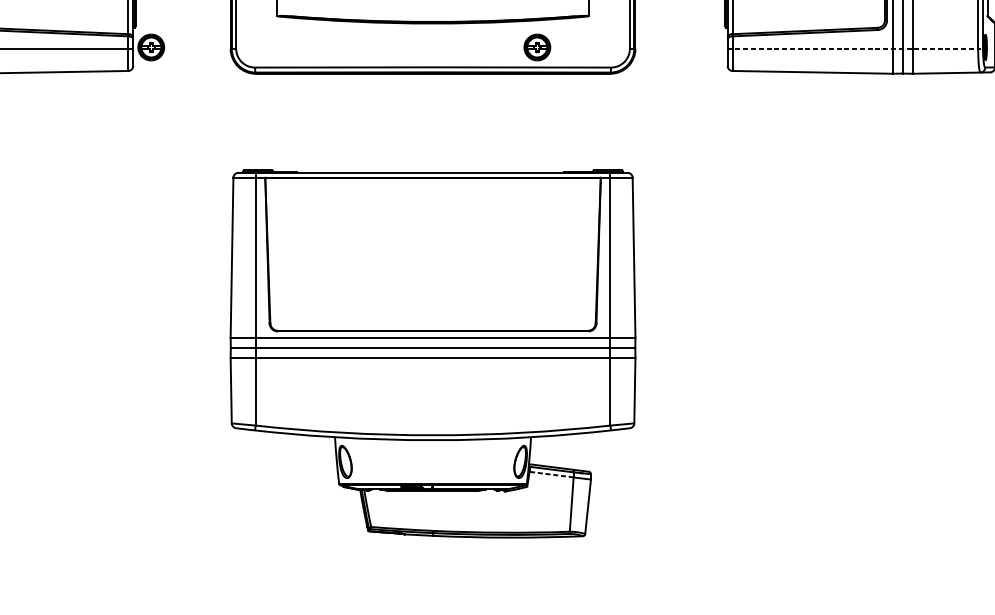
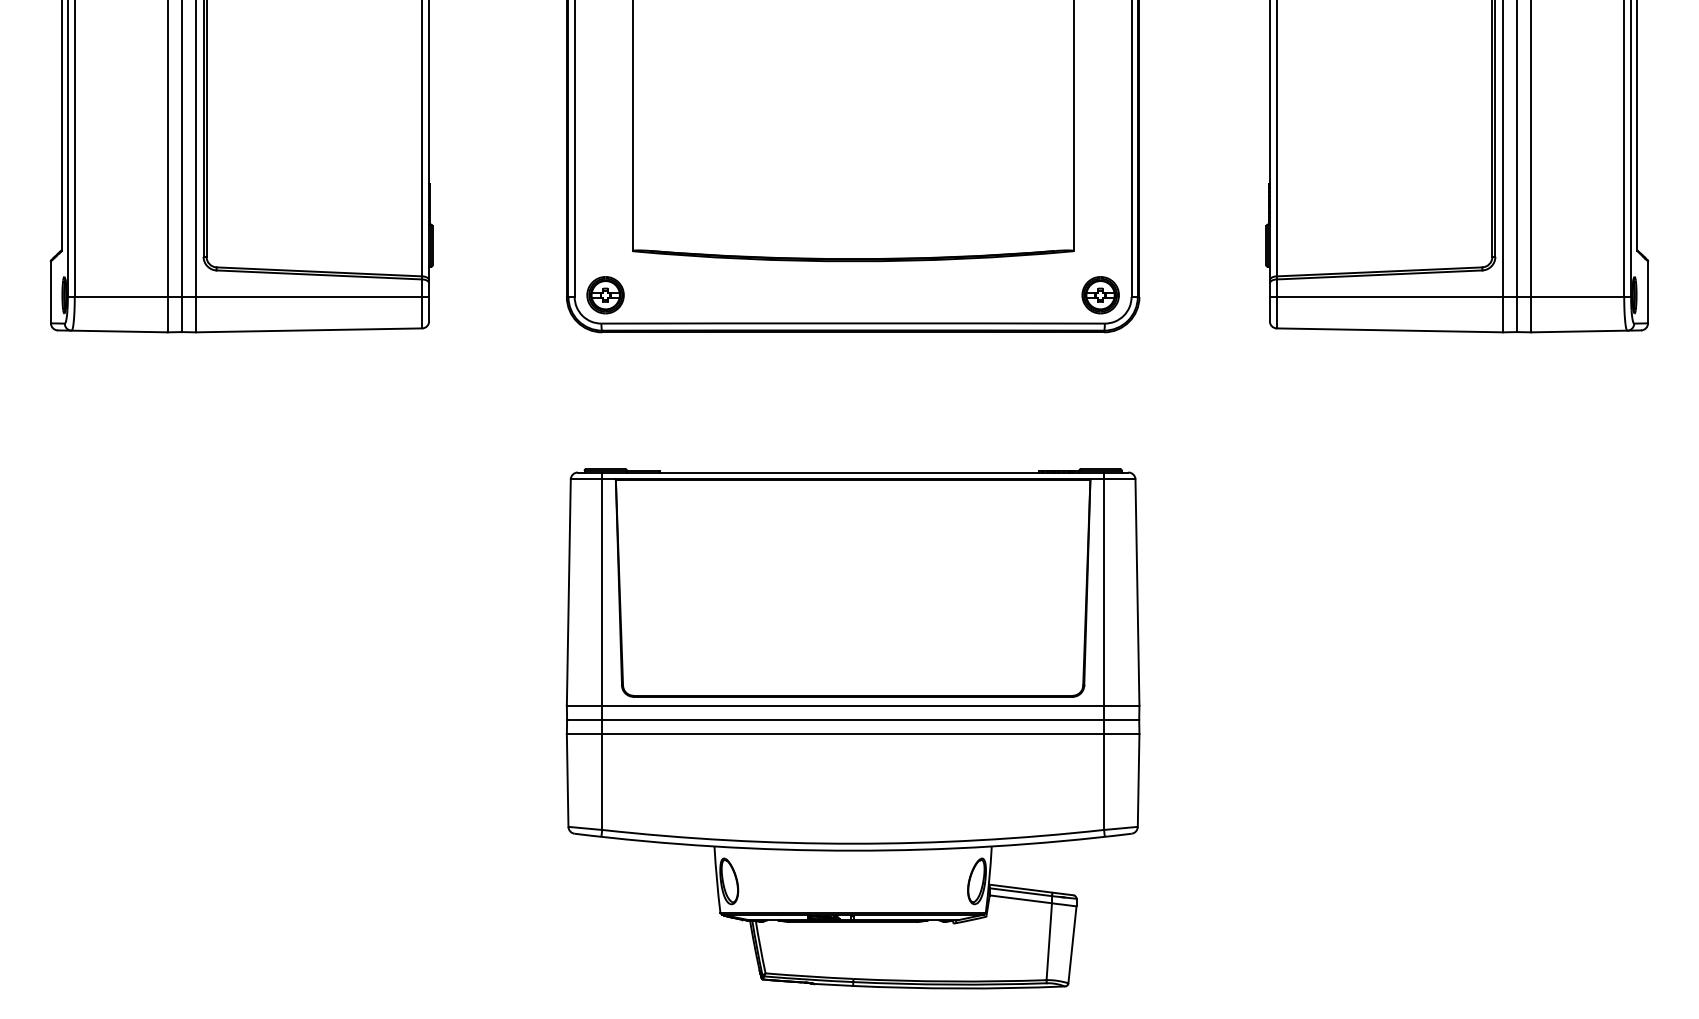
part: (151, 47) -> (605, 295), moved
part: (537, 47) -> (1100, 295), moved
line: (855, 48) -> (1450, 296), dashed -> solid
line: (551, 474) -> (1020, 899), dashed -> solid

